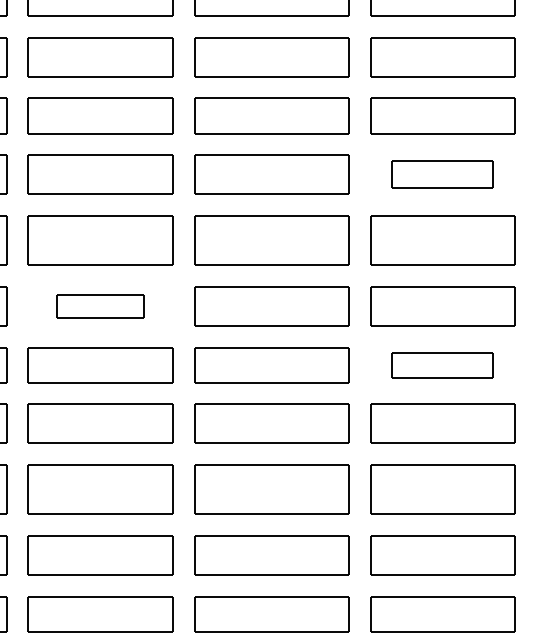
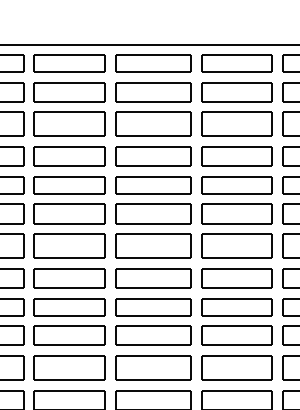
part: (441, 173) -> (236, 213), size x1.43
part: (100, 306) -> (69, 278), size x1.67
part: (441, 365) -> (236, 307), size x1.43

